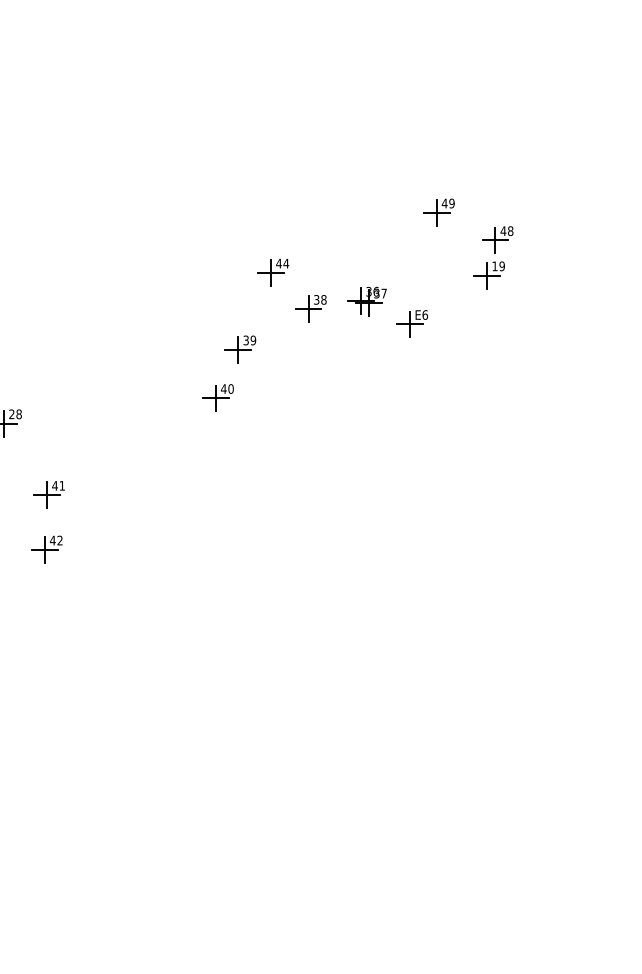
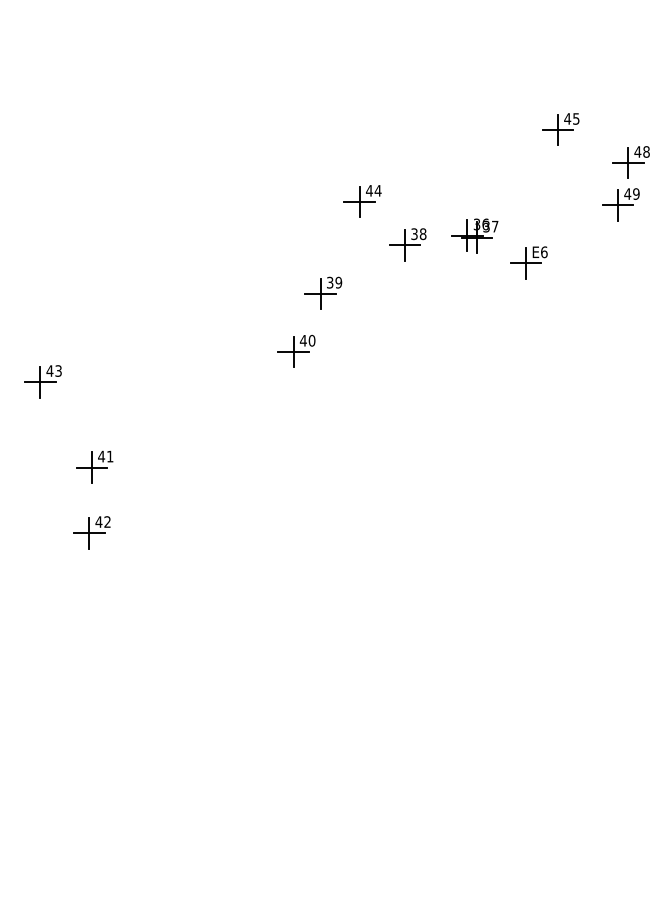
text: (451, 203) -> (575, 118), 49 -> 45
text: (494, 266) -> (627, 194), 19 -> 49
text: (15, 414) -> (54, 371), 28 -> 43

